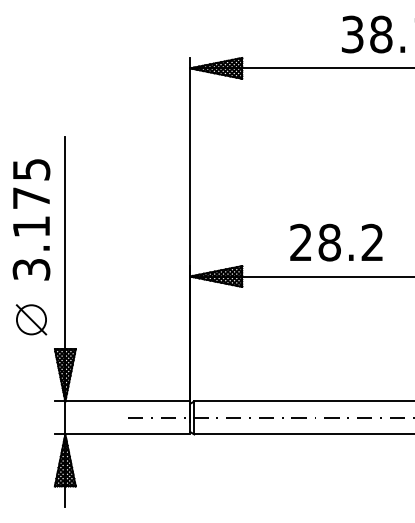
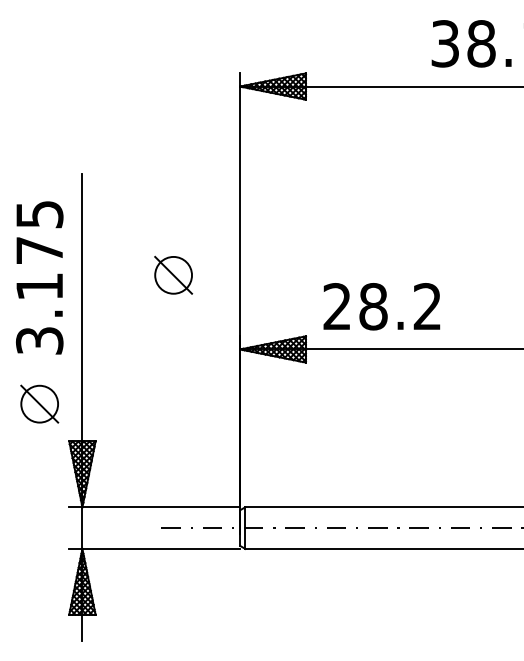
part: (137, 217) -> (173, 274), added
text: (336, 242) -> (381, 306), moved

